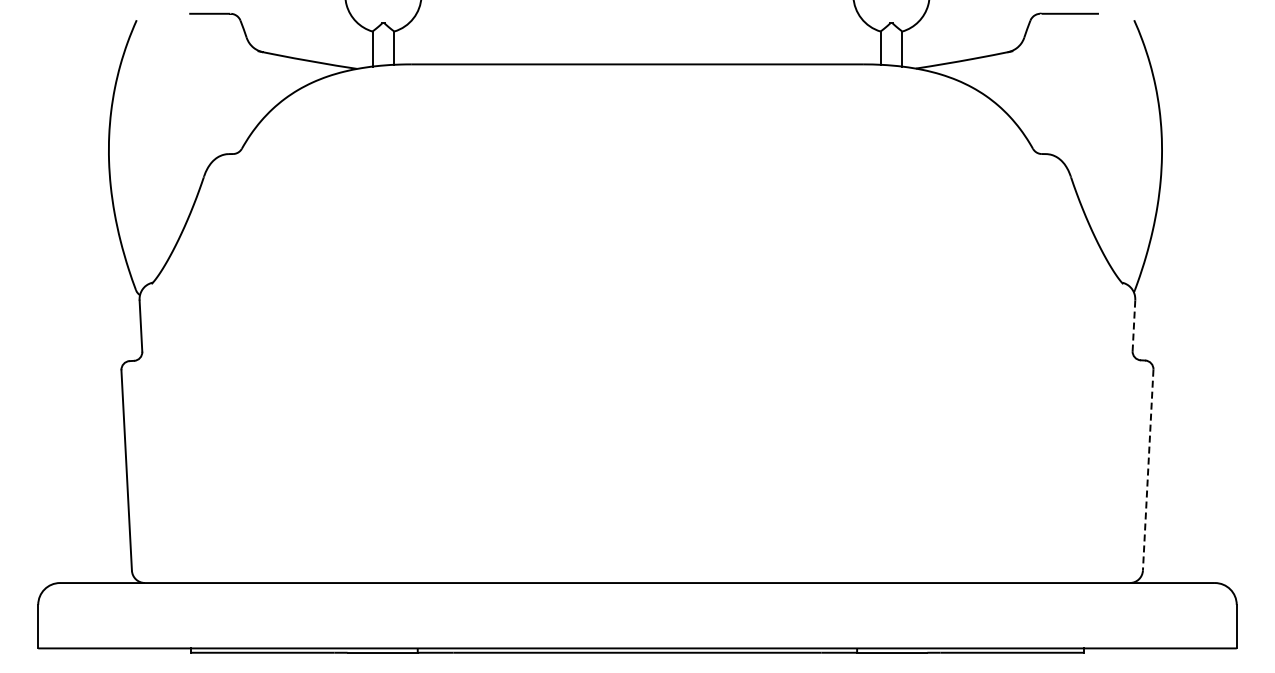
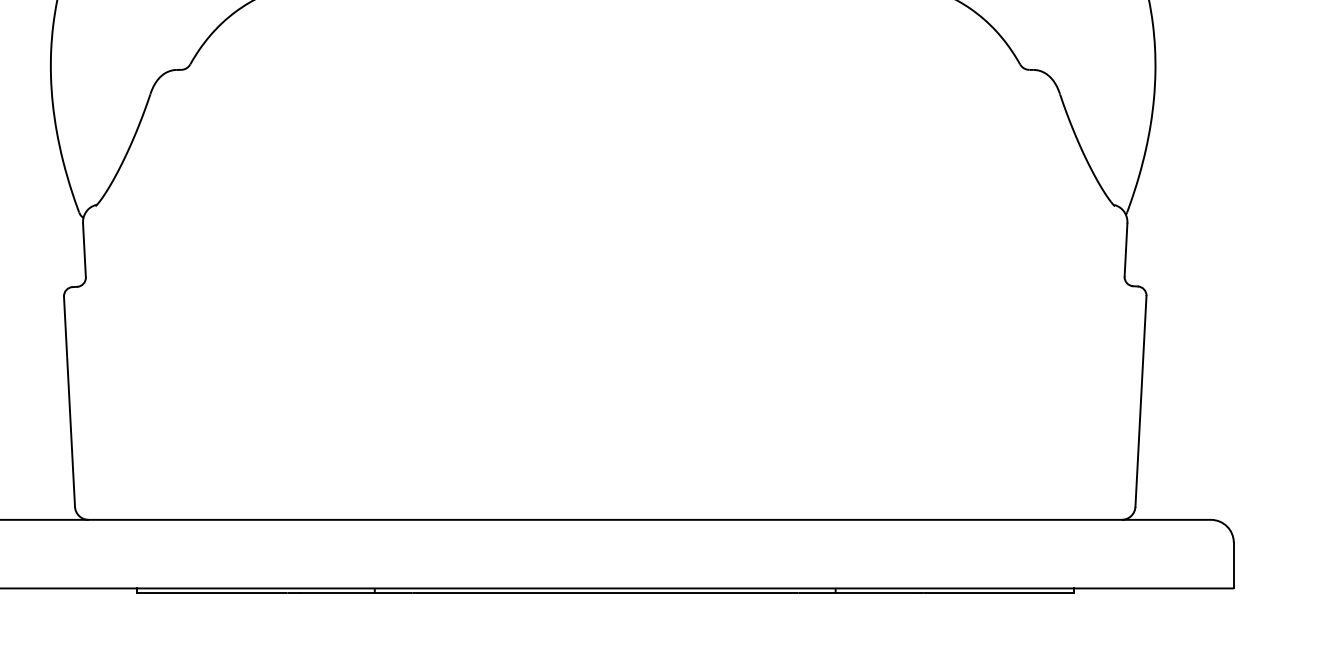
line: (1133, 326) -> (1125, 250), dashed -> solid
line: (1148, 470) -> (1141, 401), dashed -> solid

